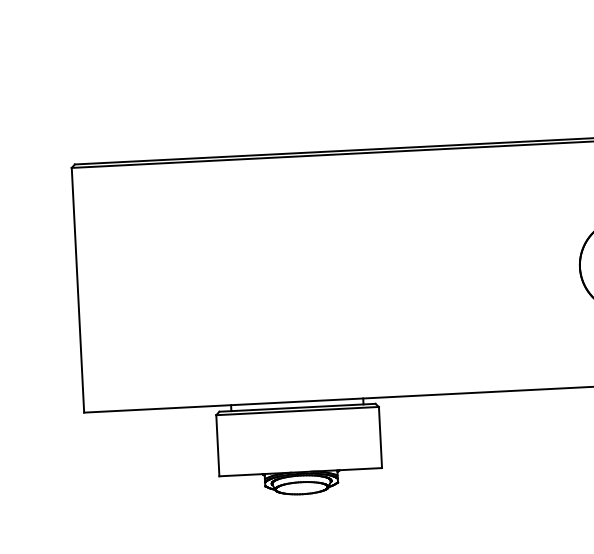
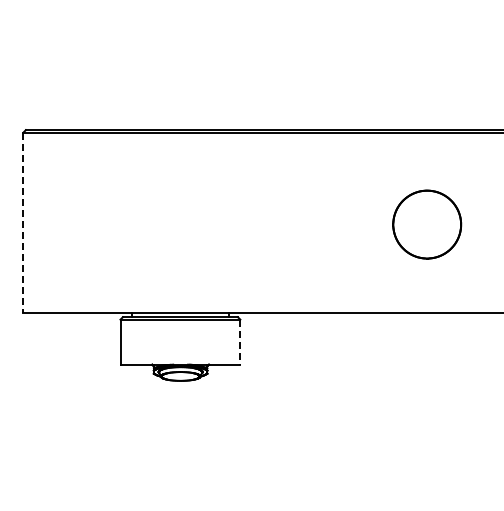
line: (78, 291) -> (23, 223), solid -> dashed
line: (380, 437) -> (240, 342), solid -> dashed

